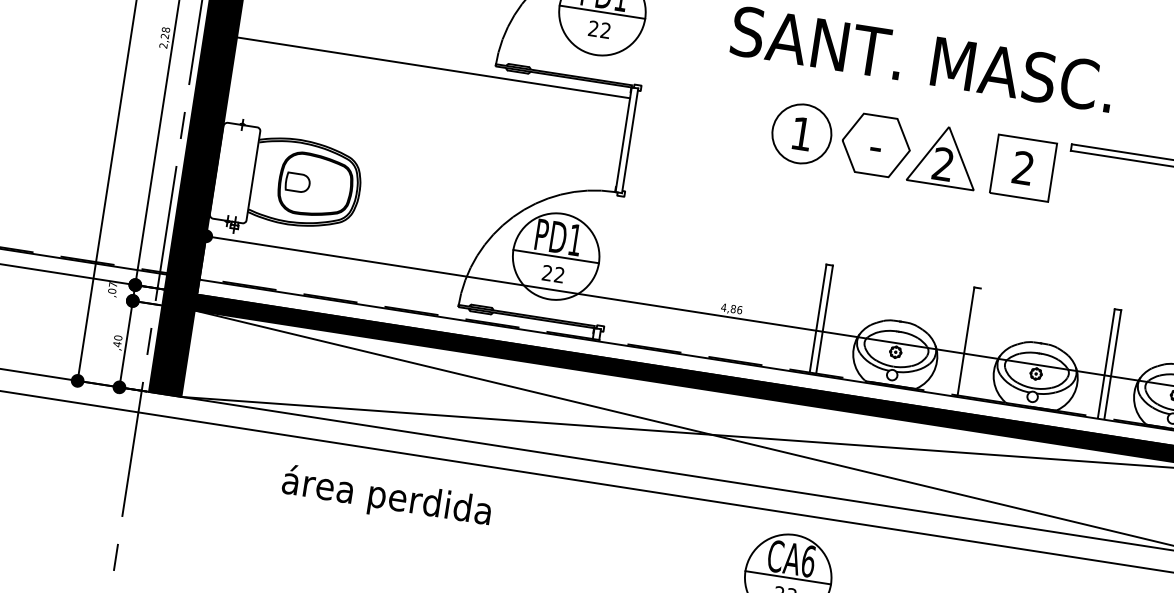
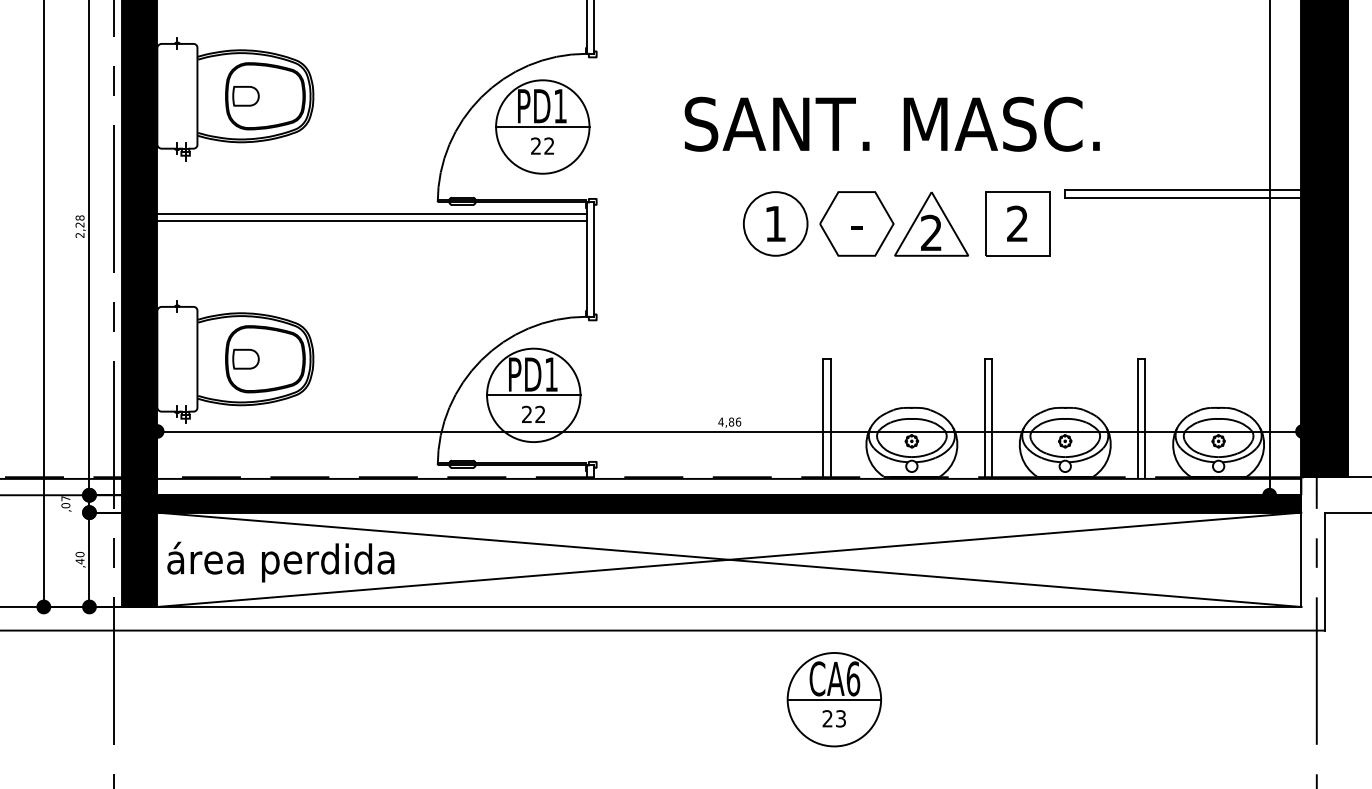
line: (432, 74) -> (371, 221), added
line: (972, 342) -> (992, 418), added
text: (386, 497) -> (280, 561), moved

